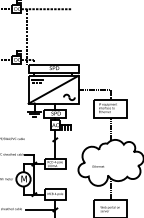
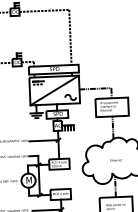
line: (26, 36) -> (70, 36), moved
line: (40, 139) -> (43, 140), added
text: (97, 166) -> (115, 160), moved

